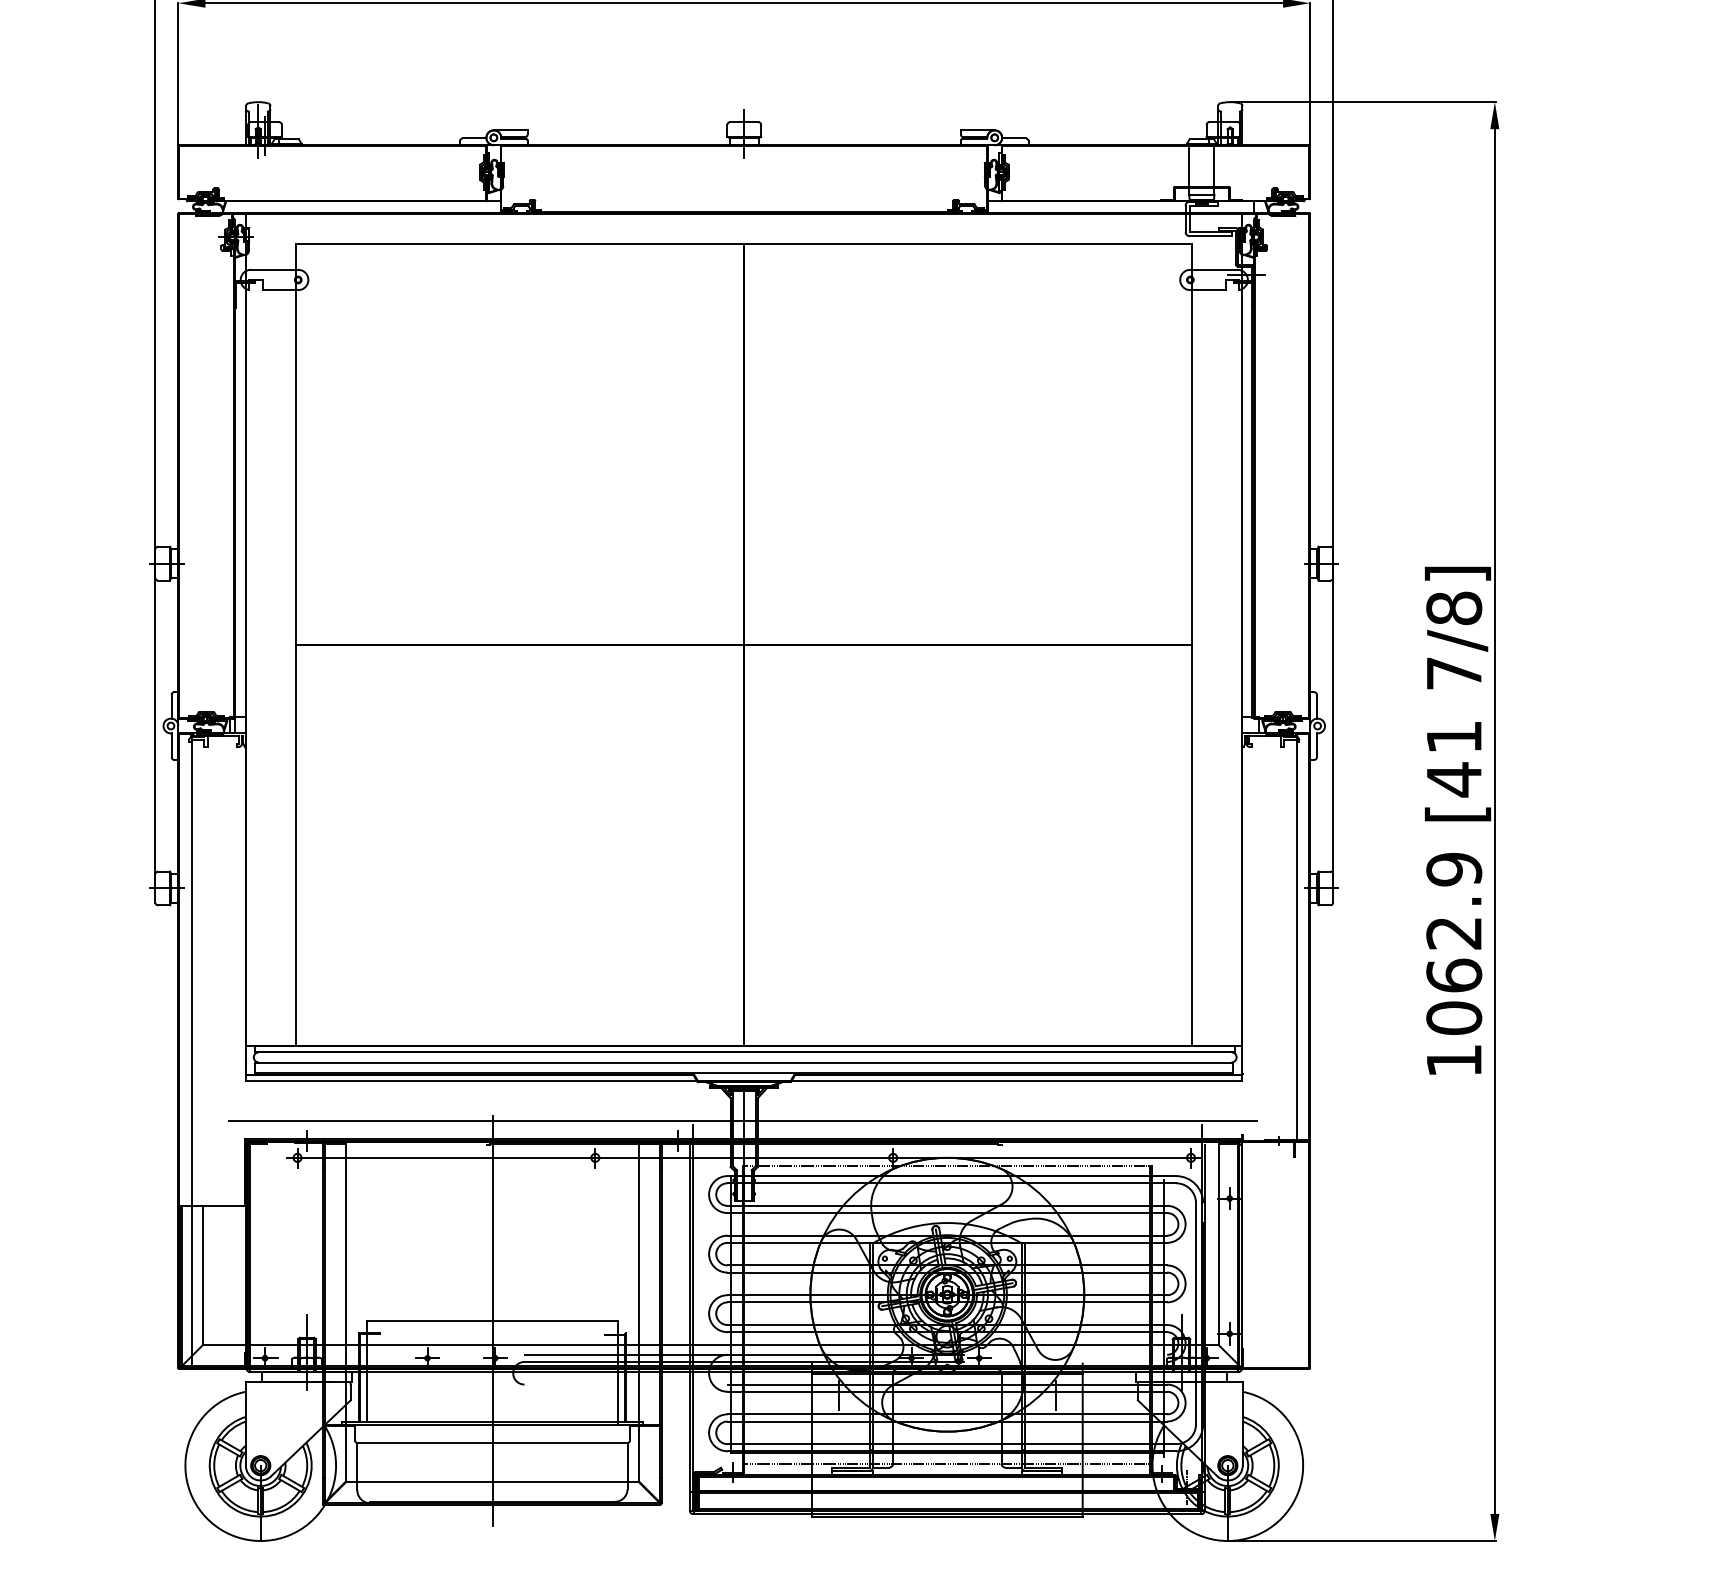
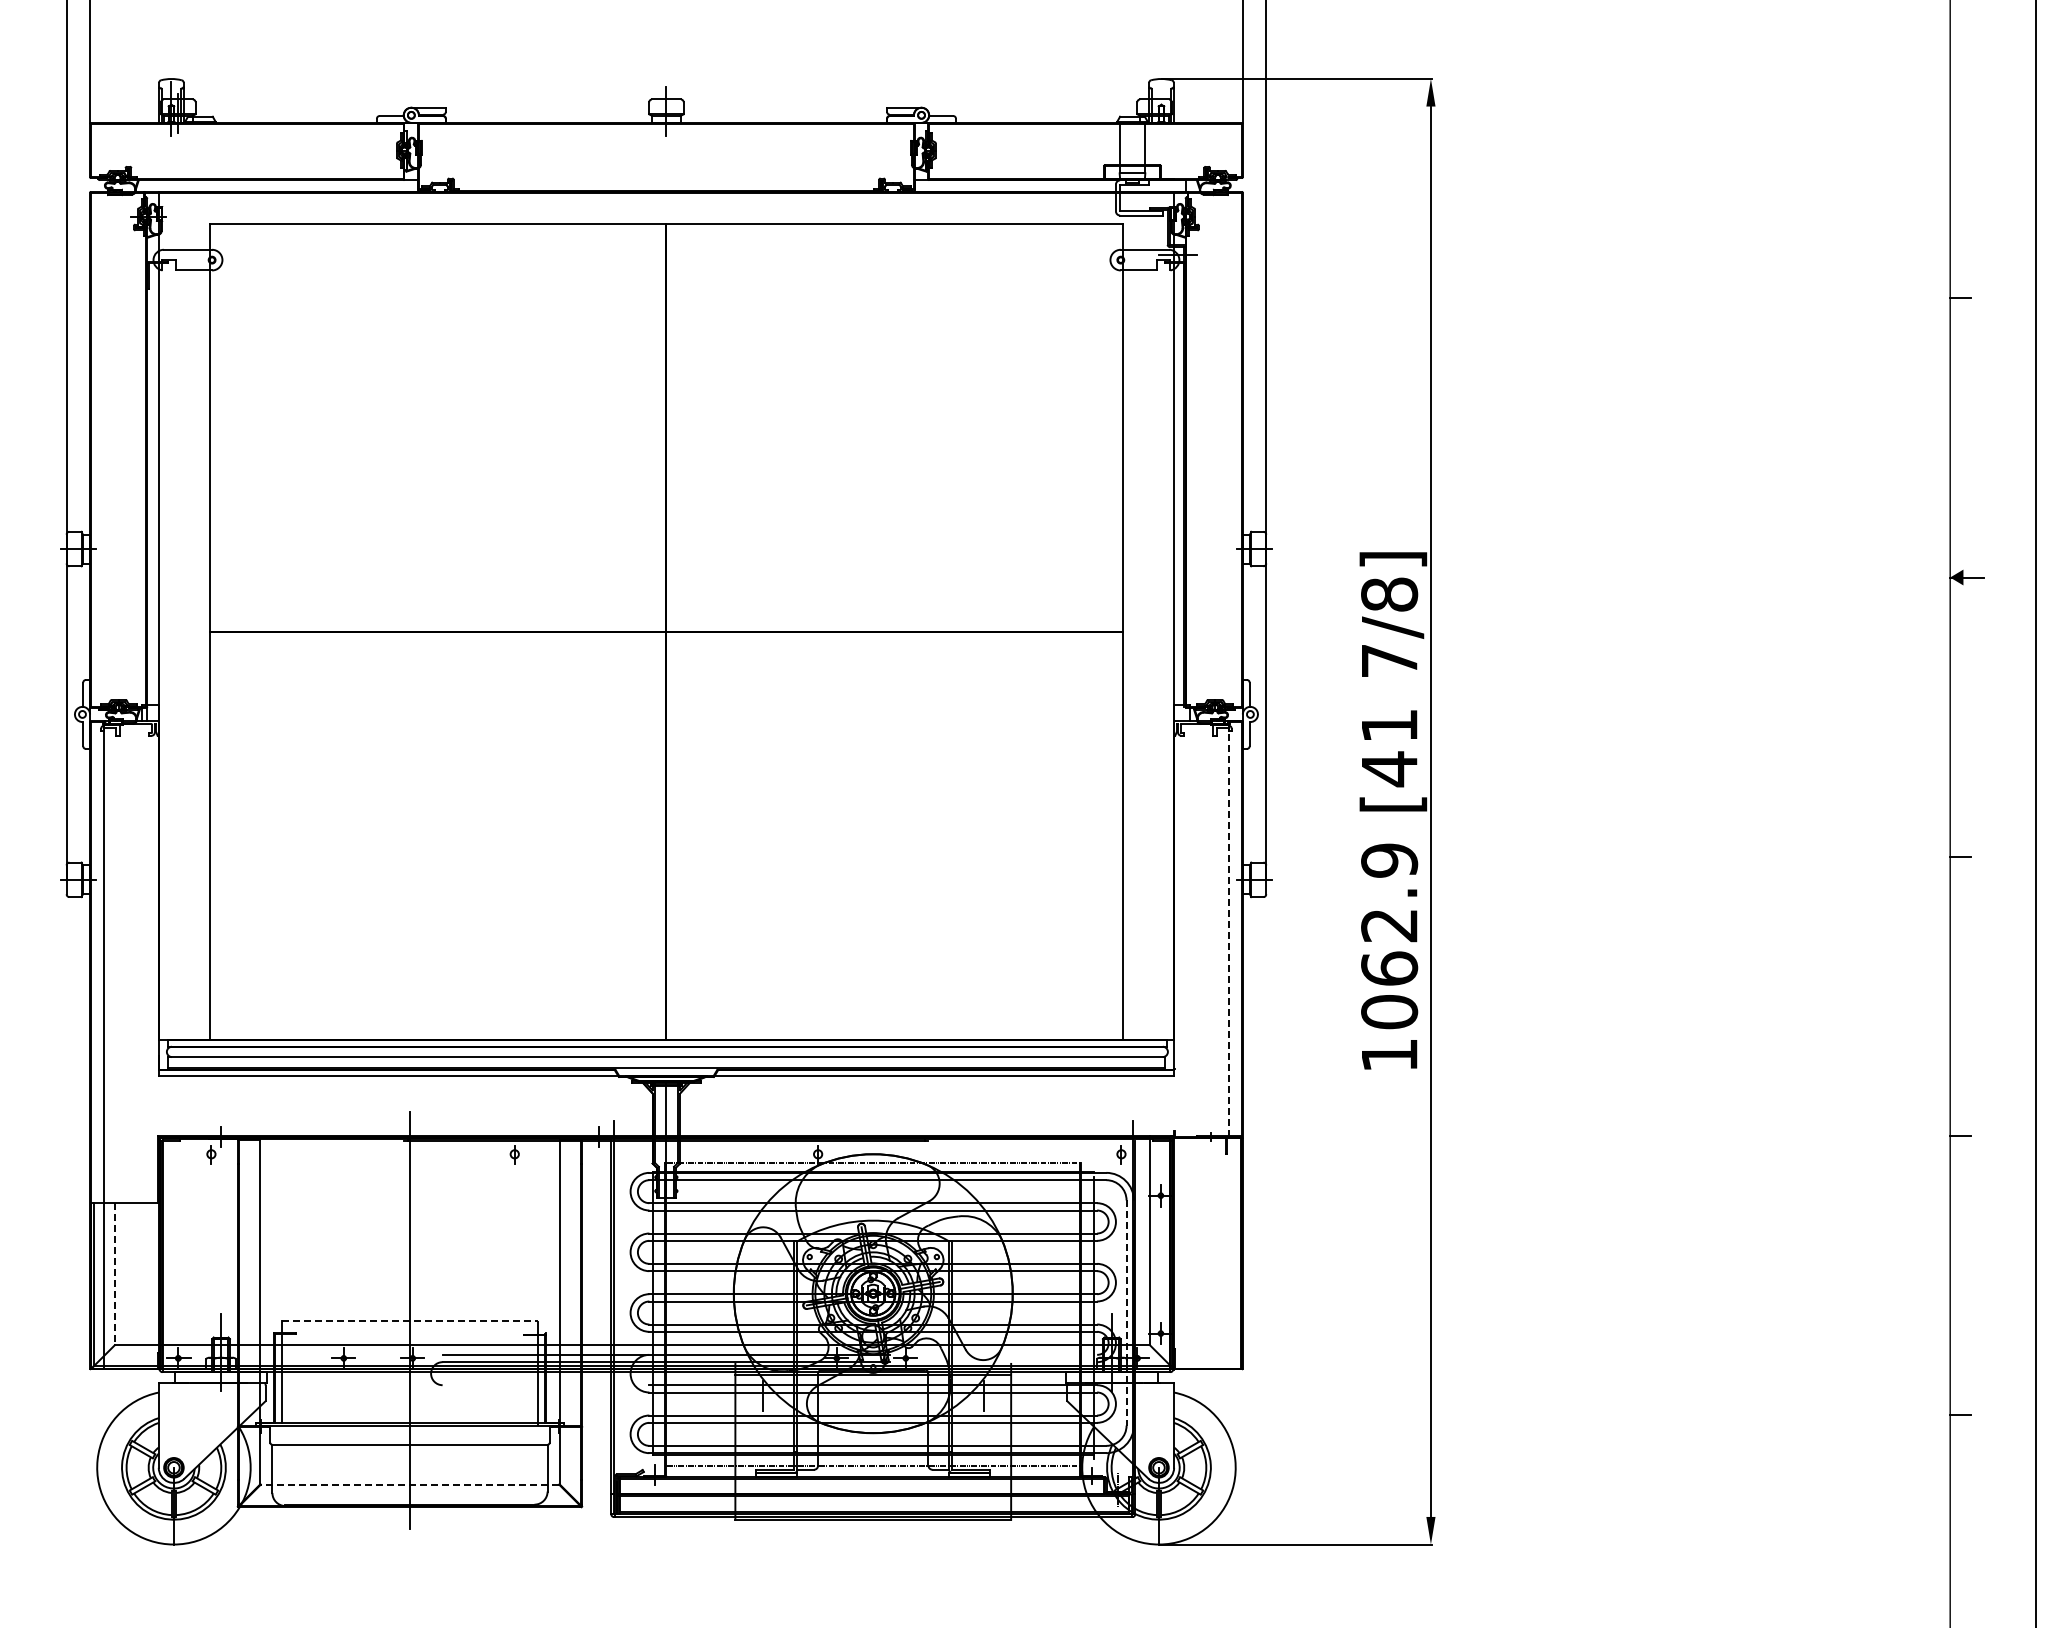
line: (1297, 937) -> (1229, 929), solid -> dashed
line: (743, 1121) -> (665, 1117), removed
line: (744, 1158) -> (666, 1154), removed
line: (202, 1275) -> (114, 1274), solid -> dashed
line: (1195, 1314) -> (1126, 1313), solid -> dashed
line: (492, 1321) -> (410, 1320), solid -> dashed
line: (492, 1482) -> (409, 1484), solid -> dashed

